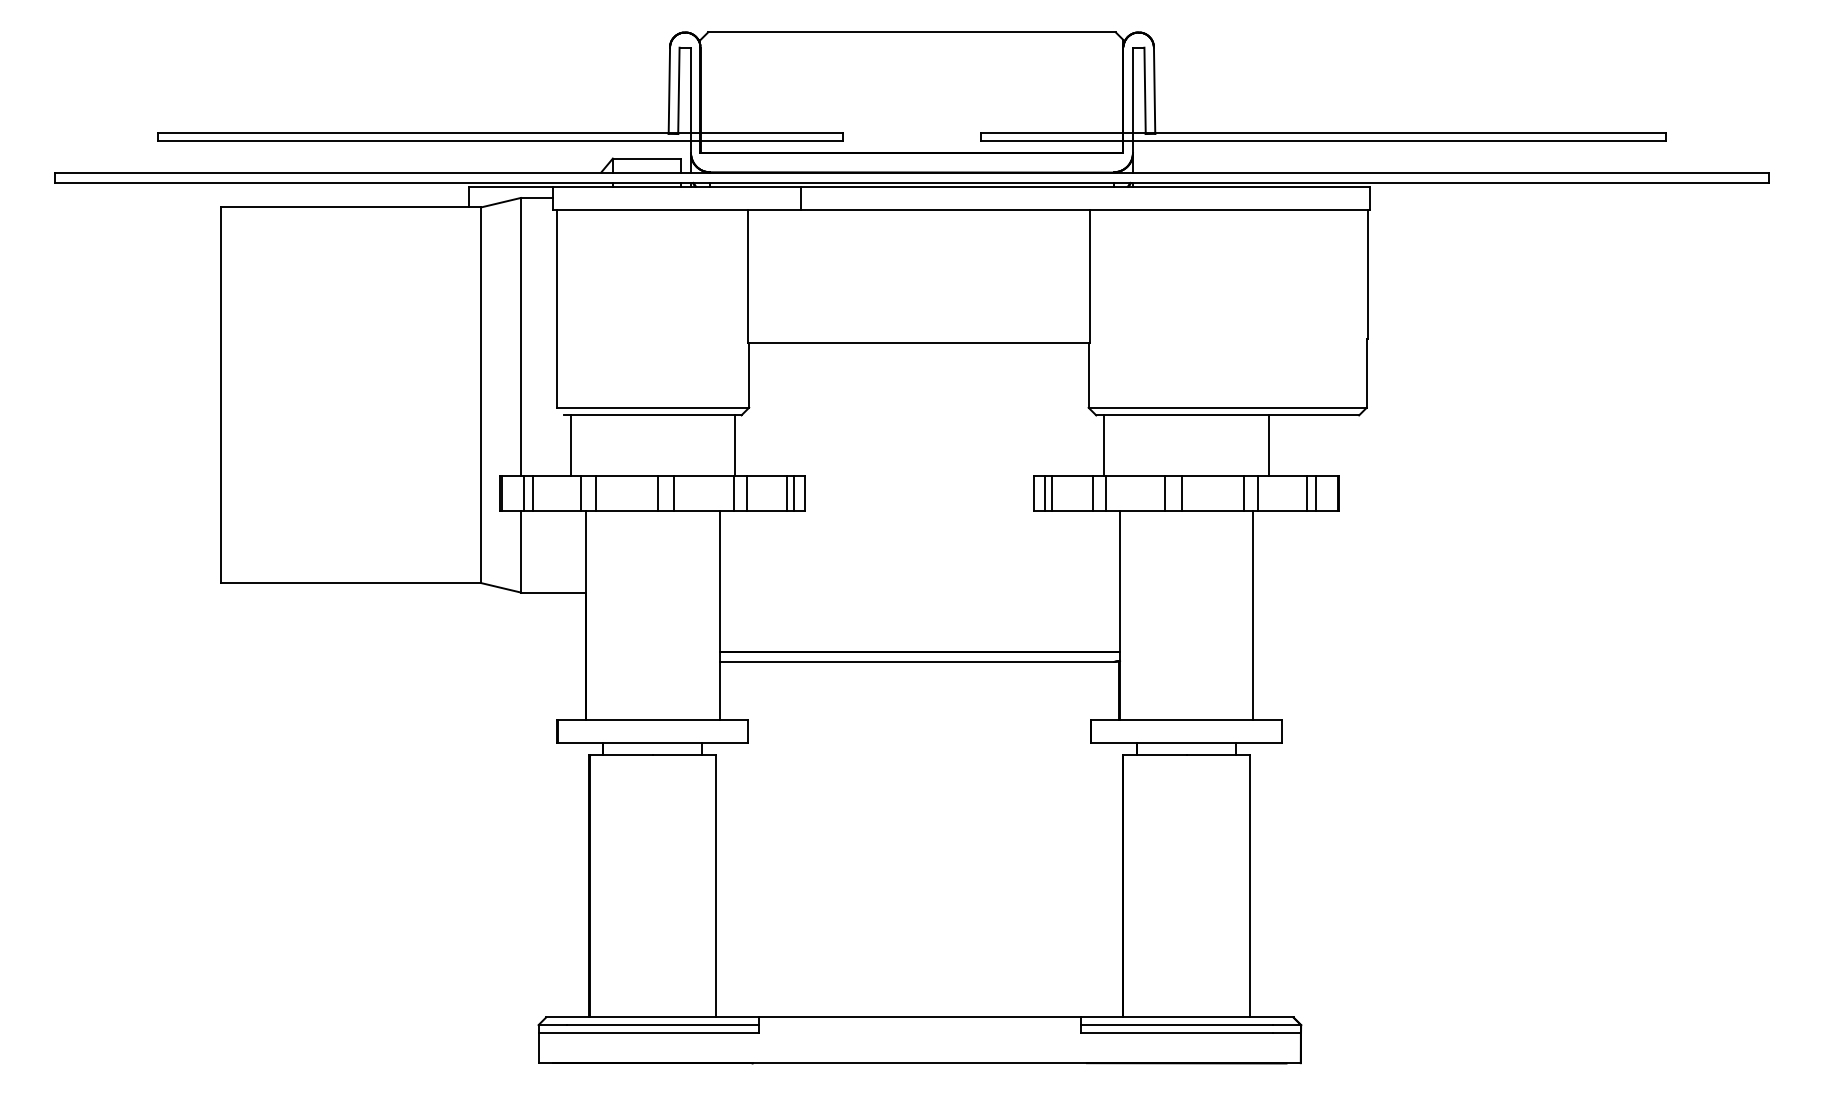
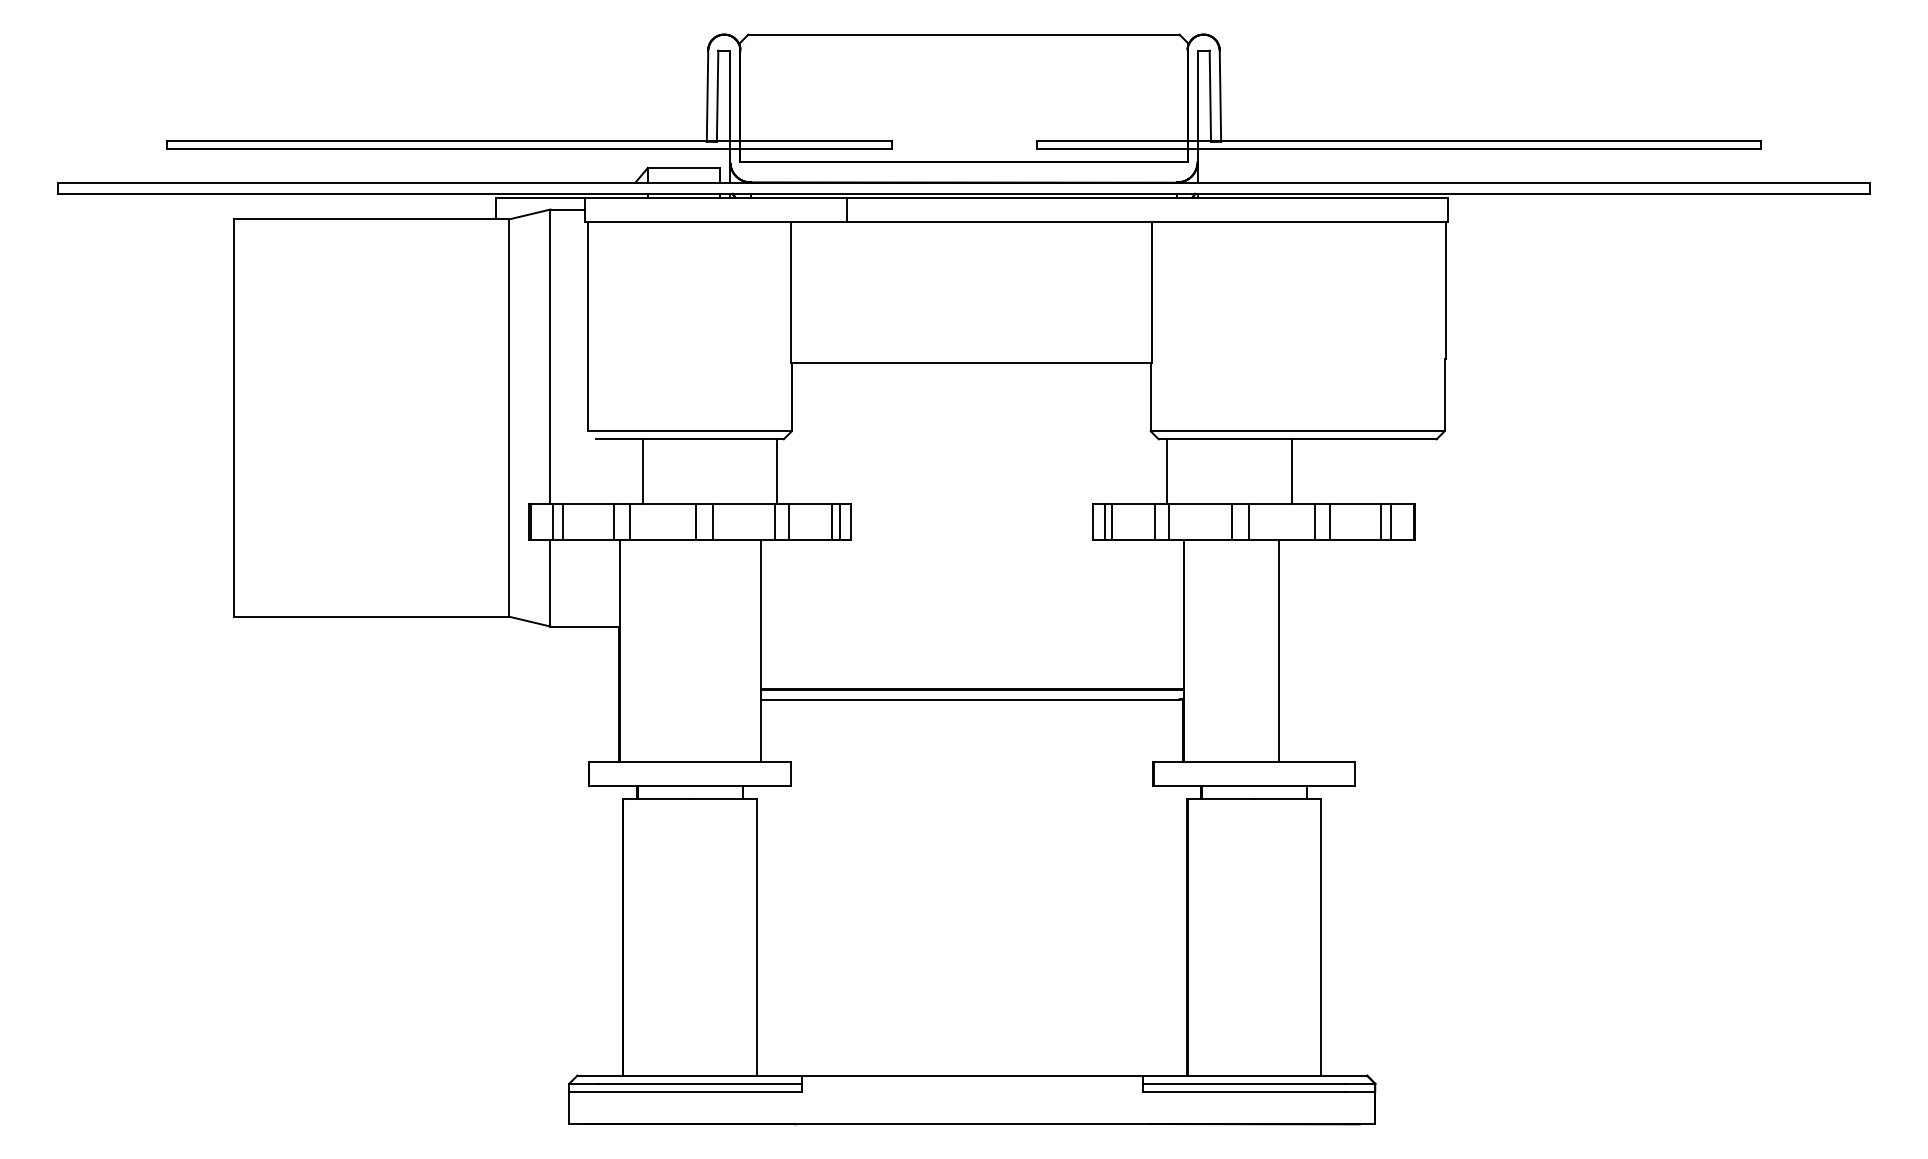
line: (570, 445) -> (643, 471), moved
line: (1269, 445) -> (1292, 471), moved
line: (1253, 615) -> (1278, 650), moved

